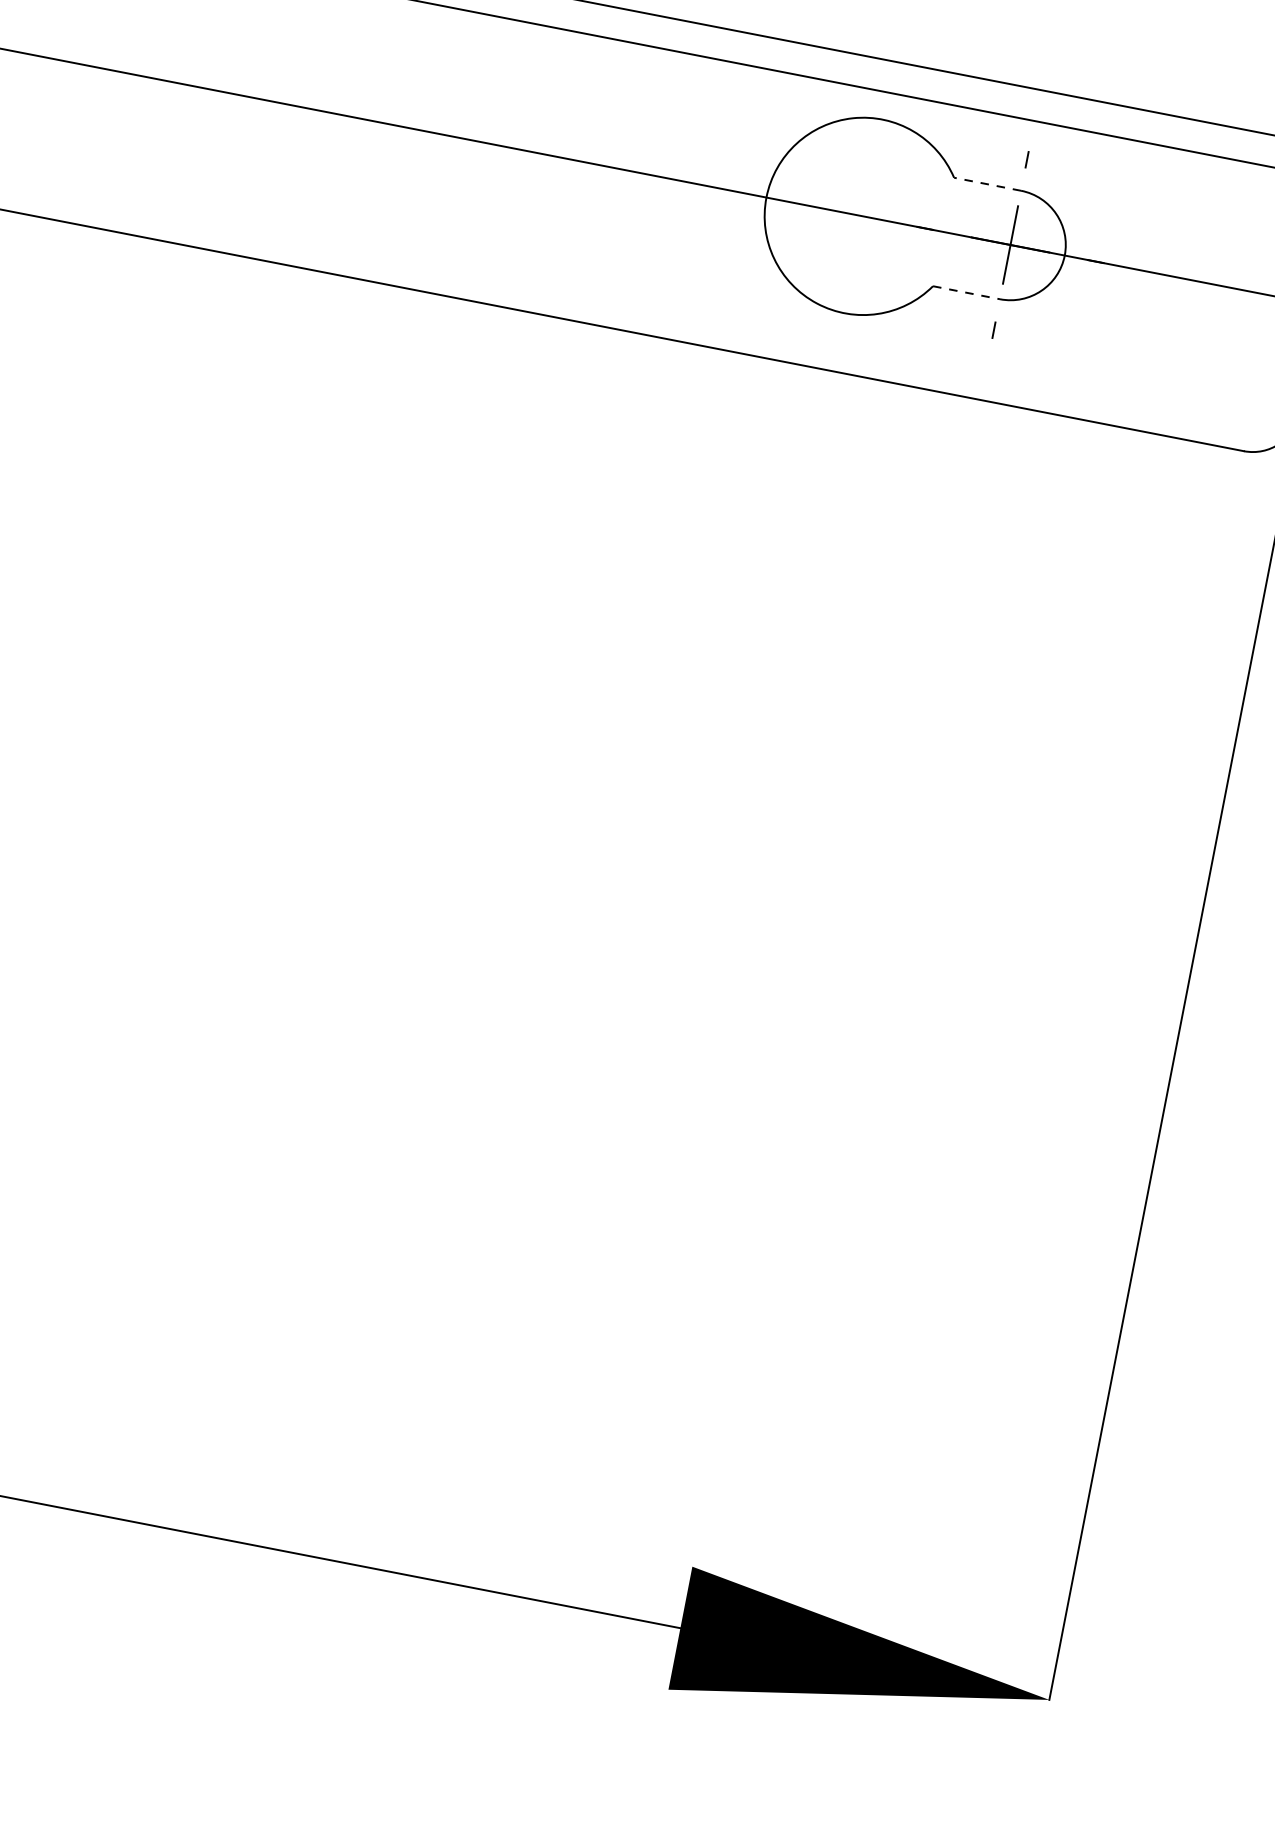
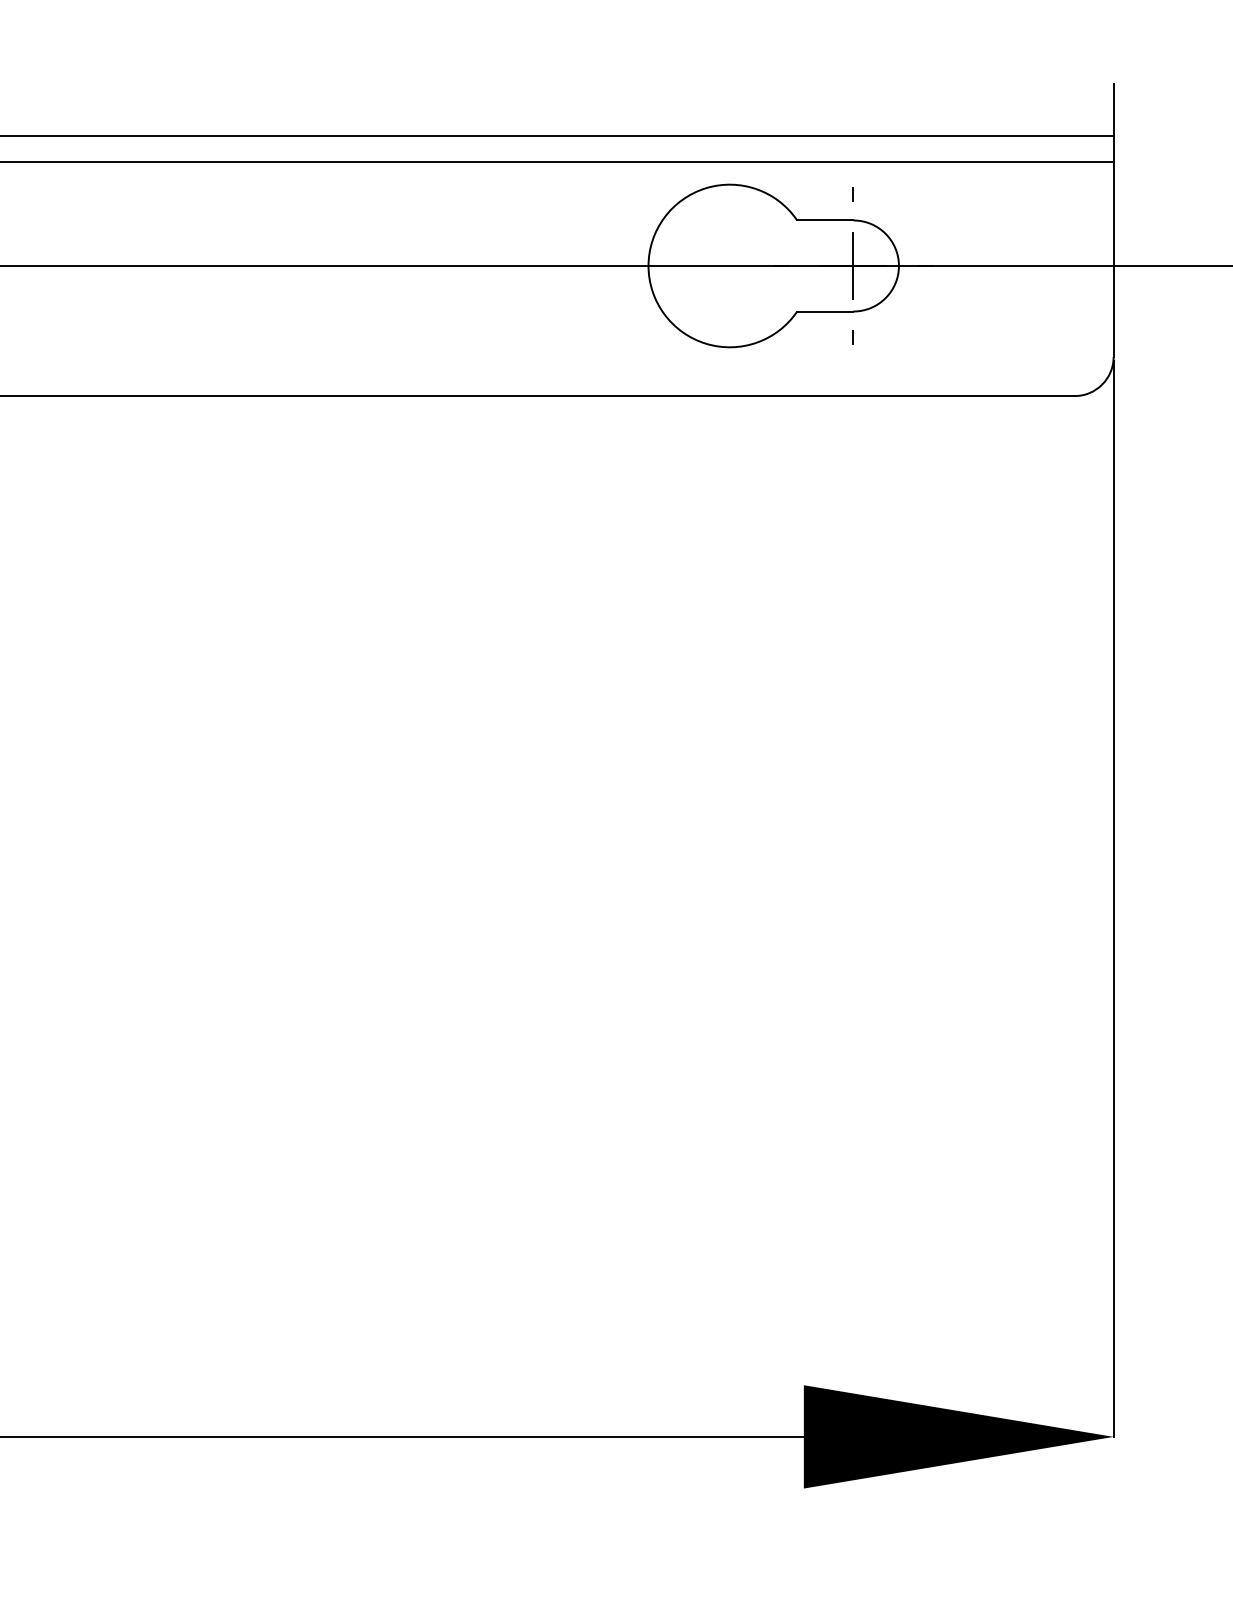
line: (986, 184) -> (824, 220), dashed -> solid
line: (966, 292) -> (825, 311), dashed -> solid

